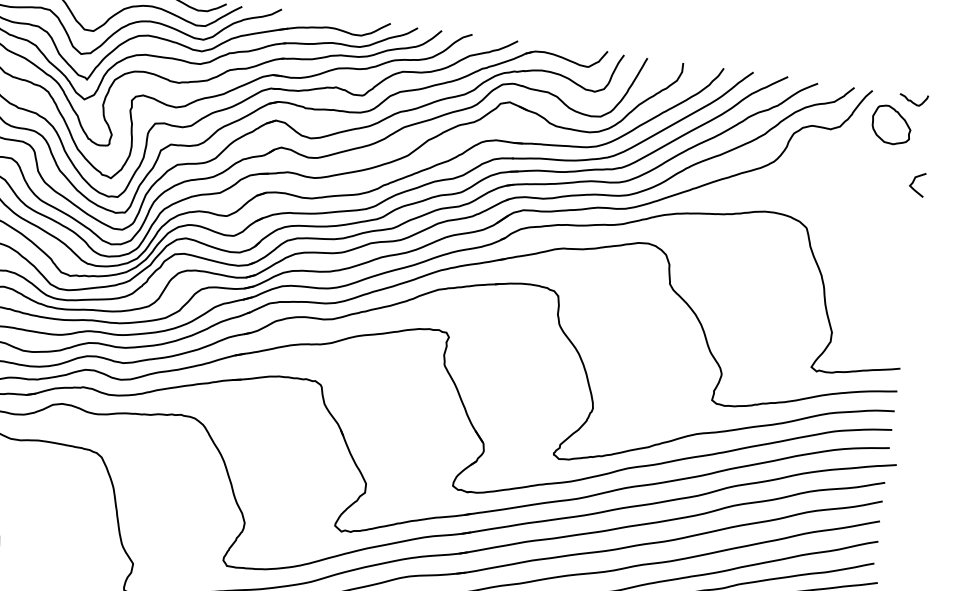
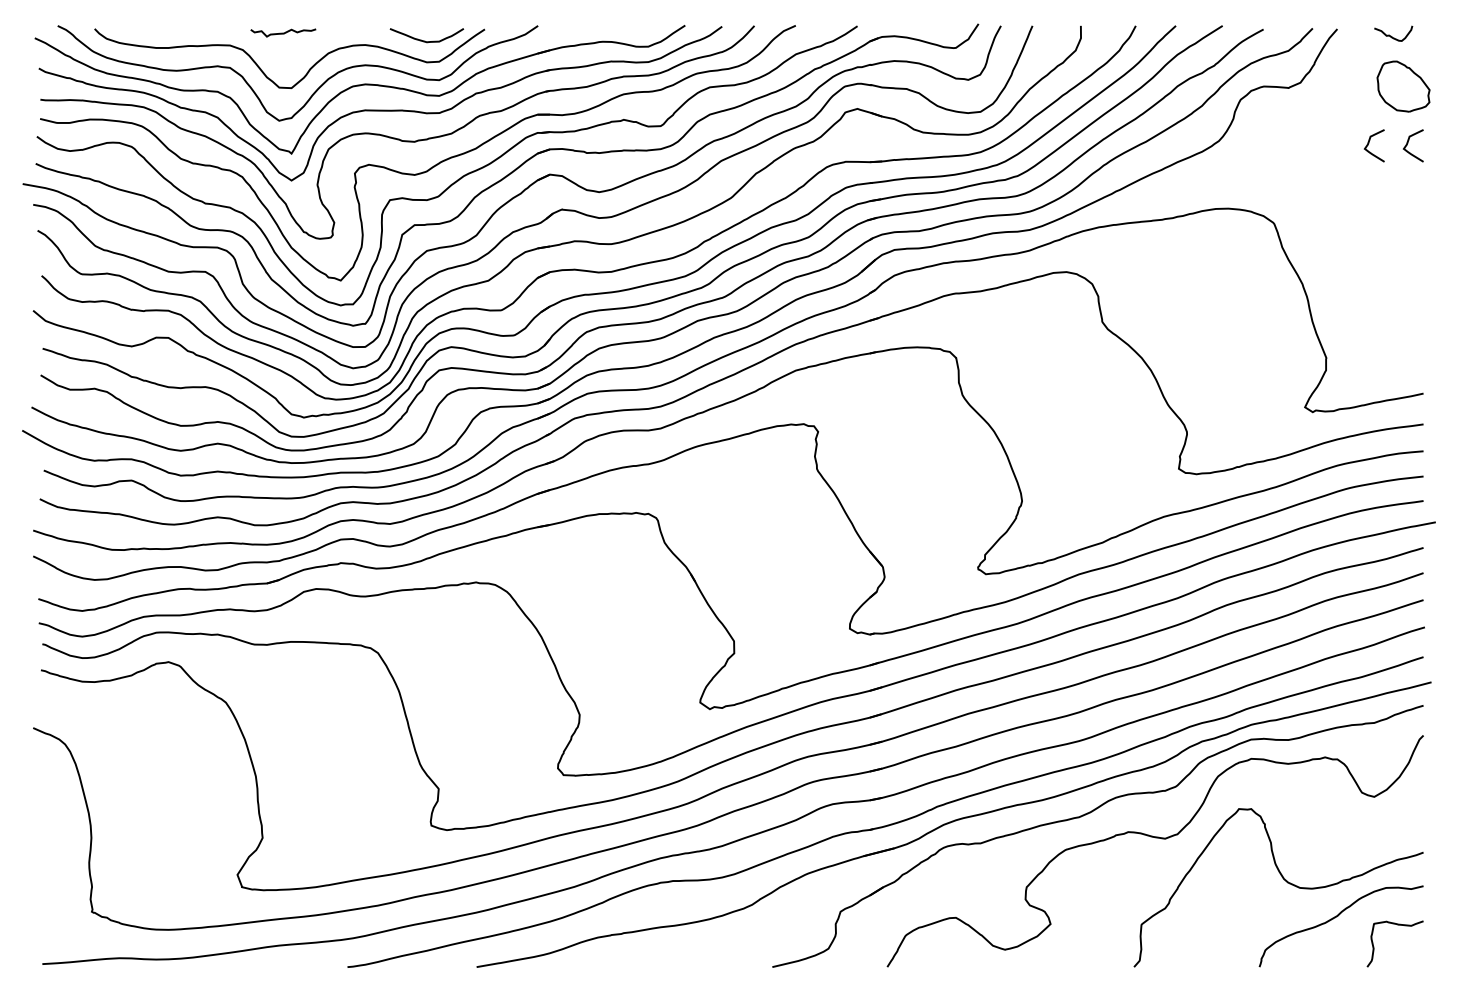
part: (891, 125) -> (1403, 86), moved
curve: (885, 178) -> (1369, 143), added

